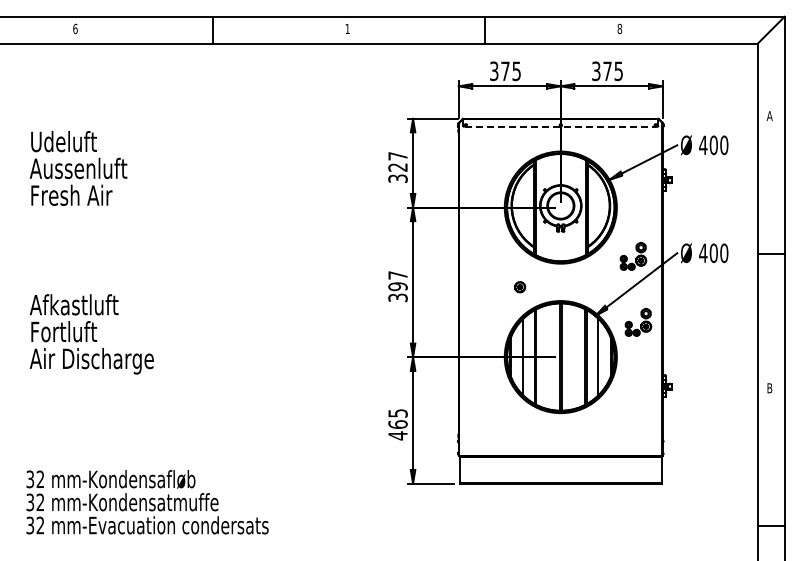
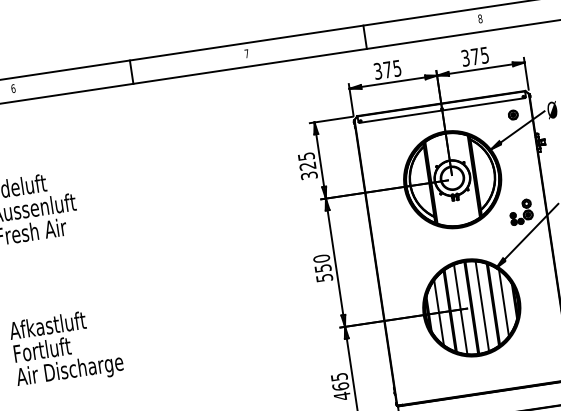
text: (347, 28) -> (246, 53), 1 -> 7
line: (561, 126) -> (442, 110), dashed -> solid
text: (397, 156) -> (305, 156), 327 -> 325
text: (397, 286) -> (322, 268), 397 -> 550
part: (520, 287) -> (513, 115), moved
part: (638, 321) -> (533, 267), removed
line: (573, 356) -> (482, 305), added
line: (547, 357) -> (460, 309), added

